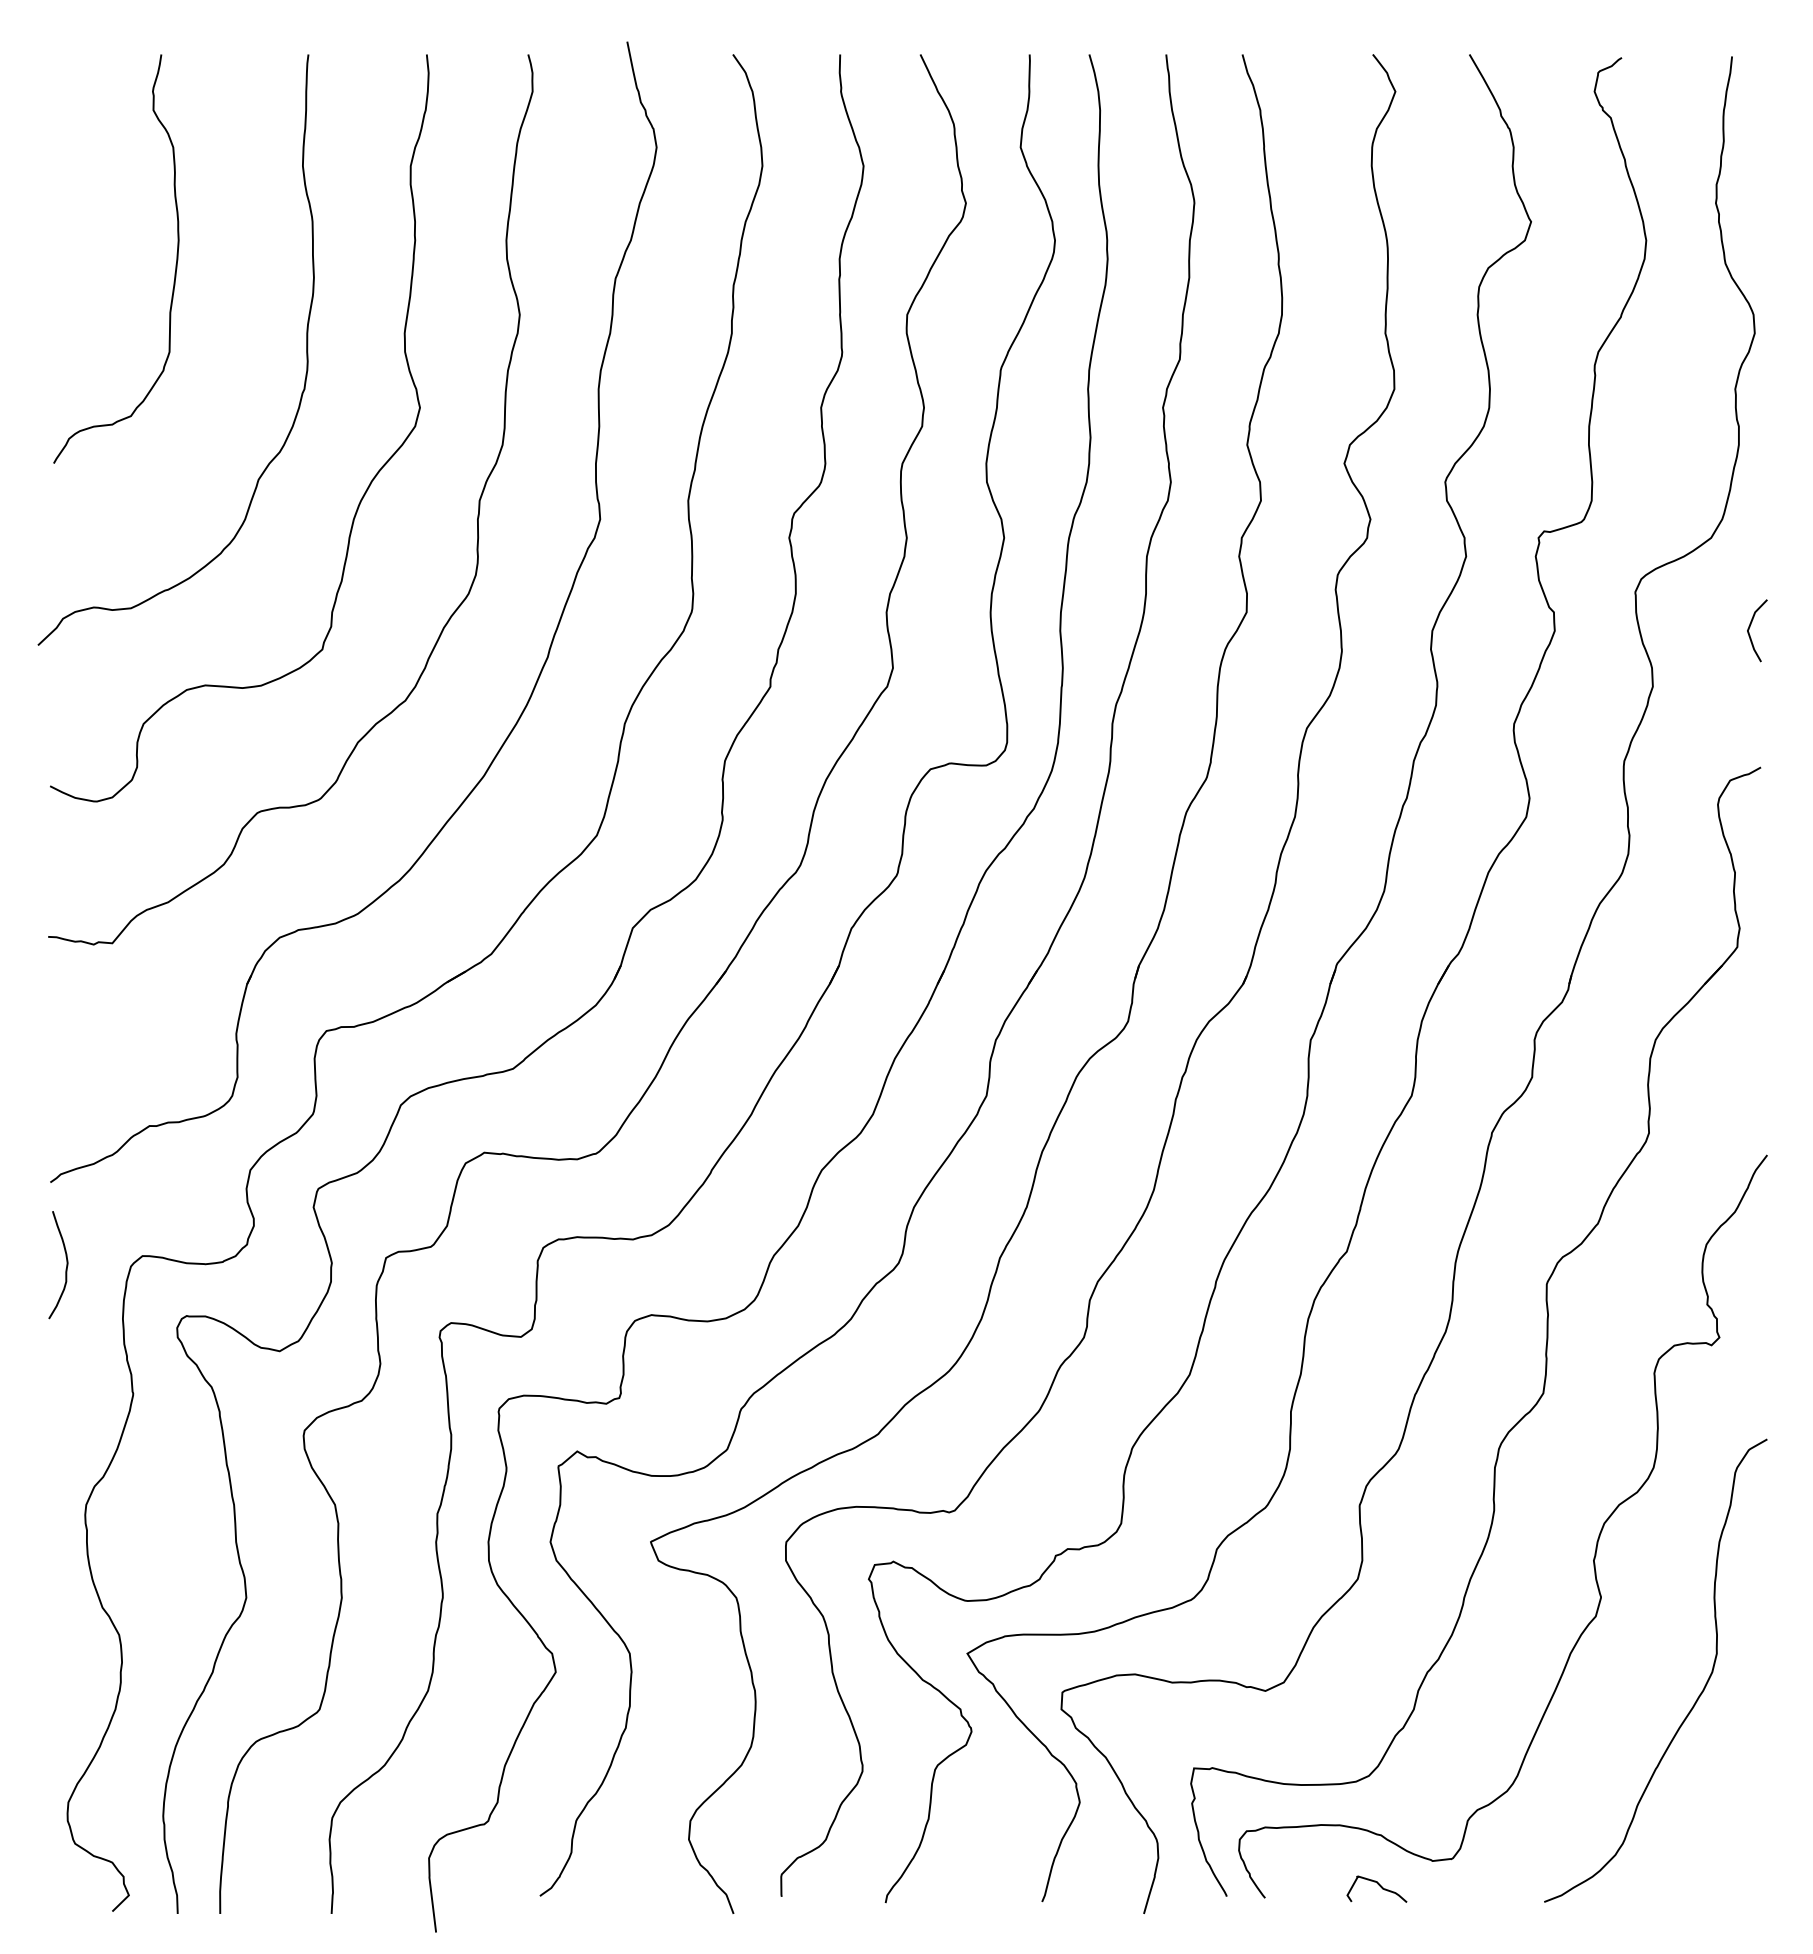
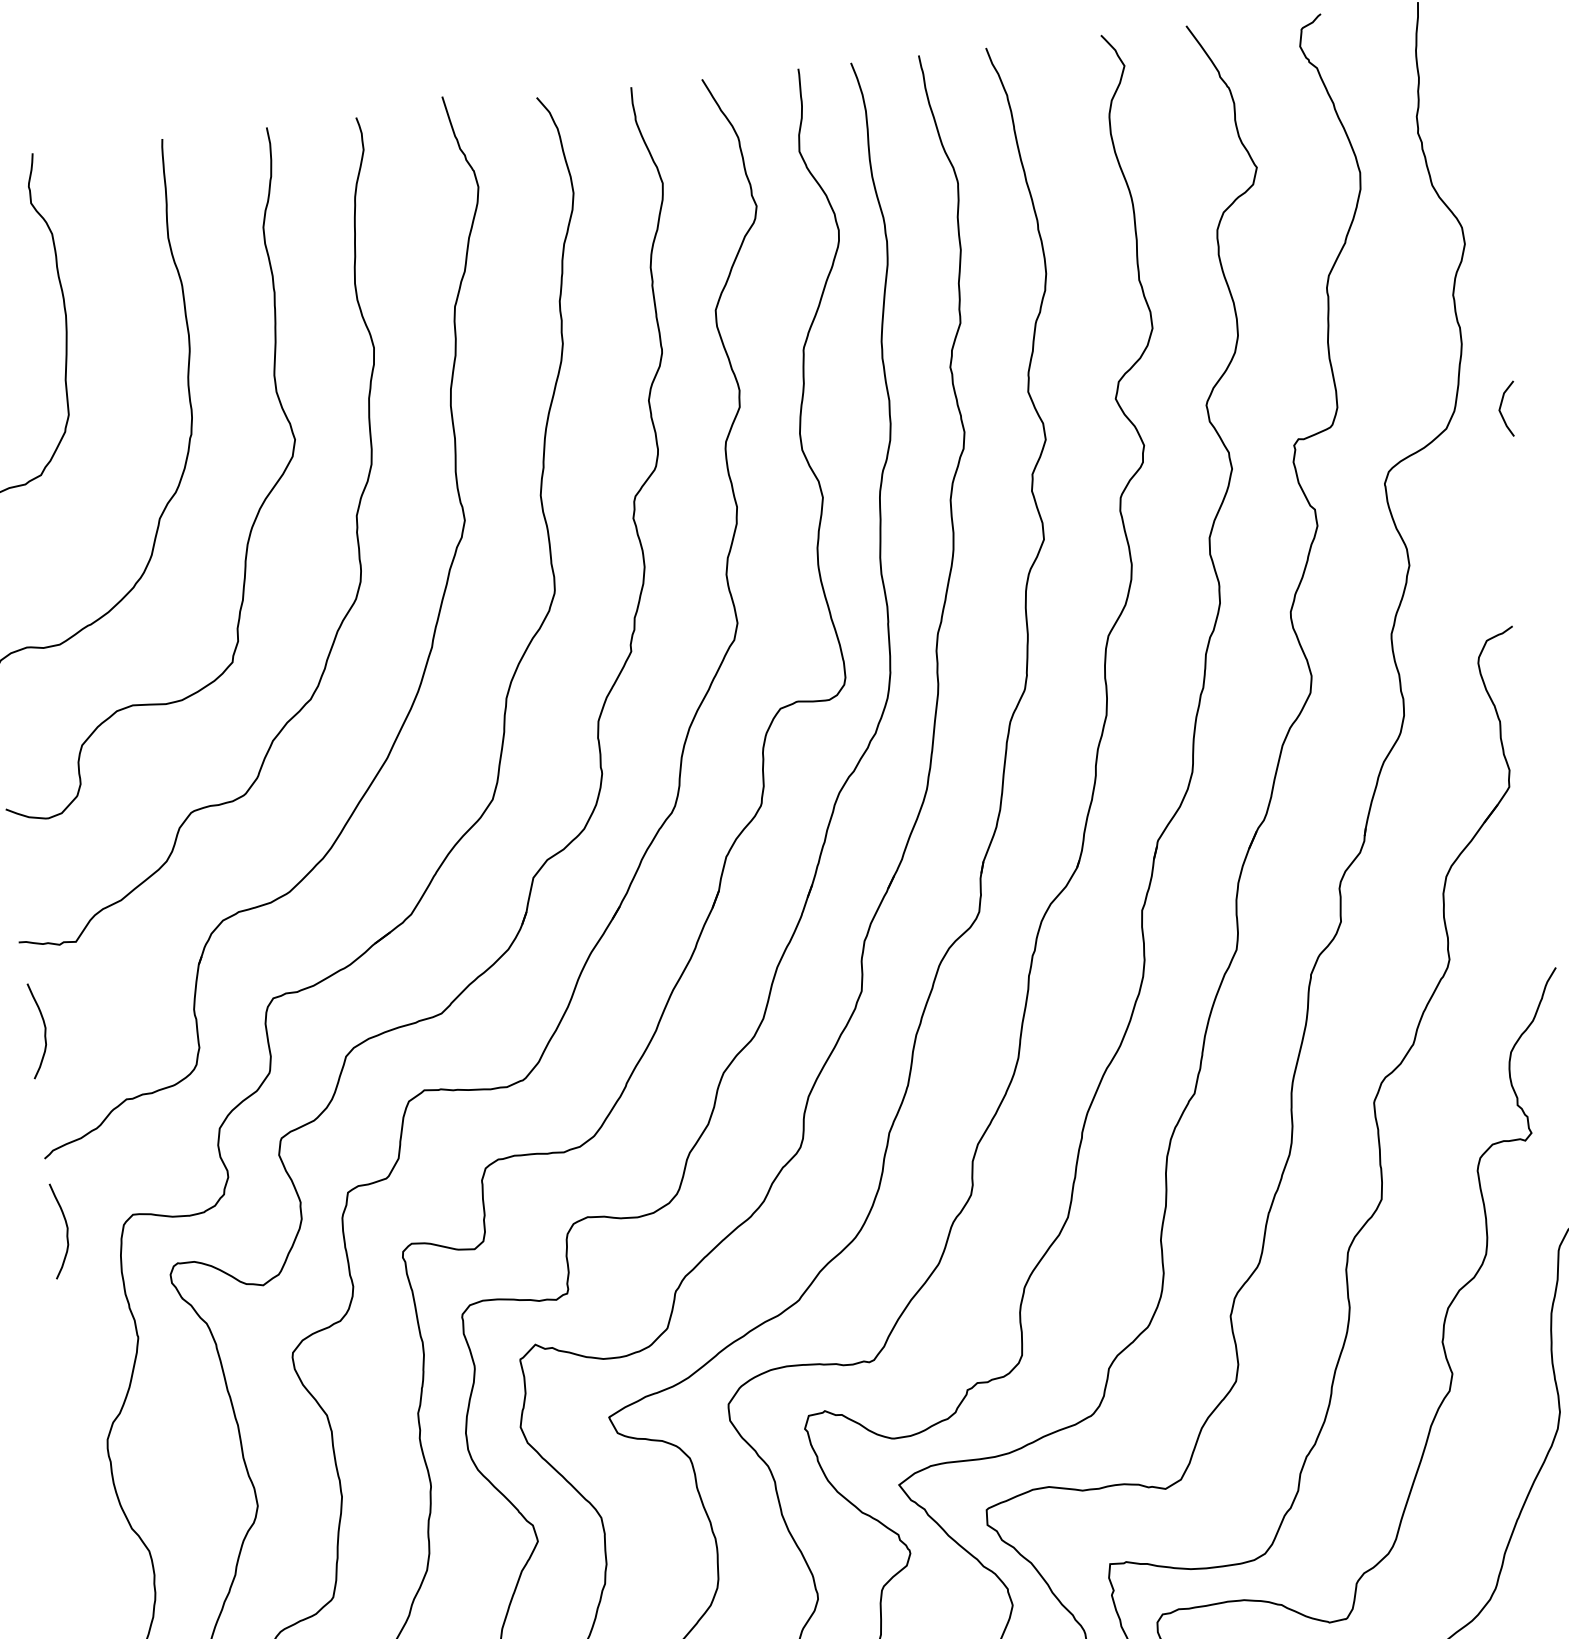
line: (1750, 627) -> (1501, 407), moved
curve: (65, 1041) -> (44, 1033), added

